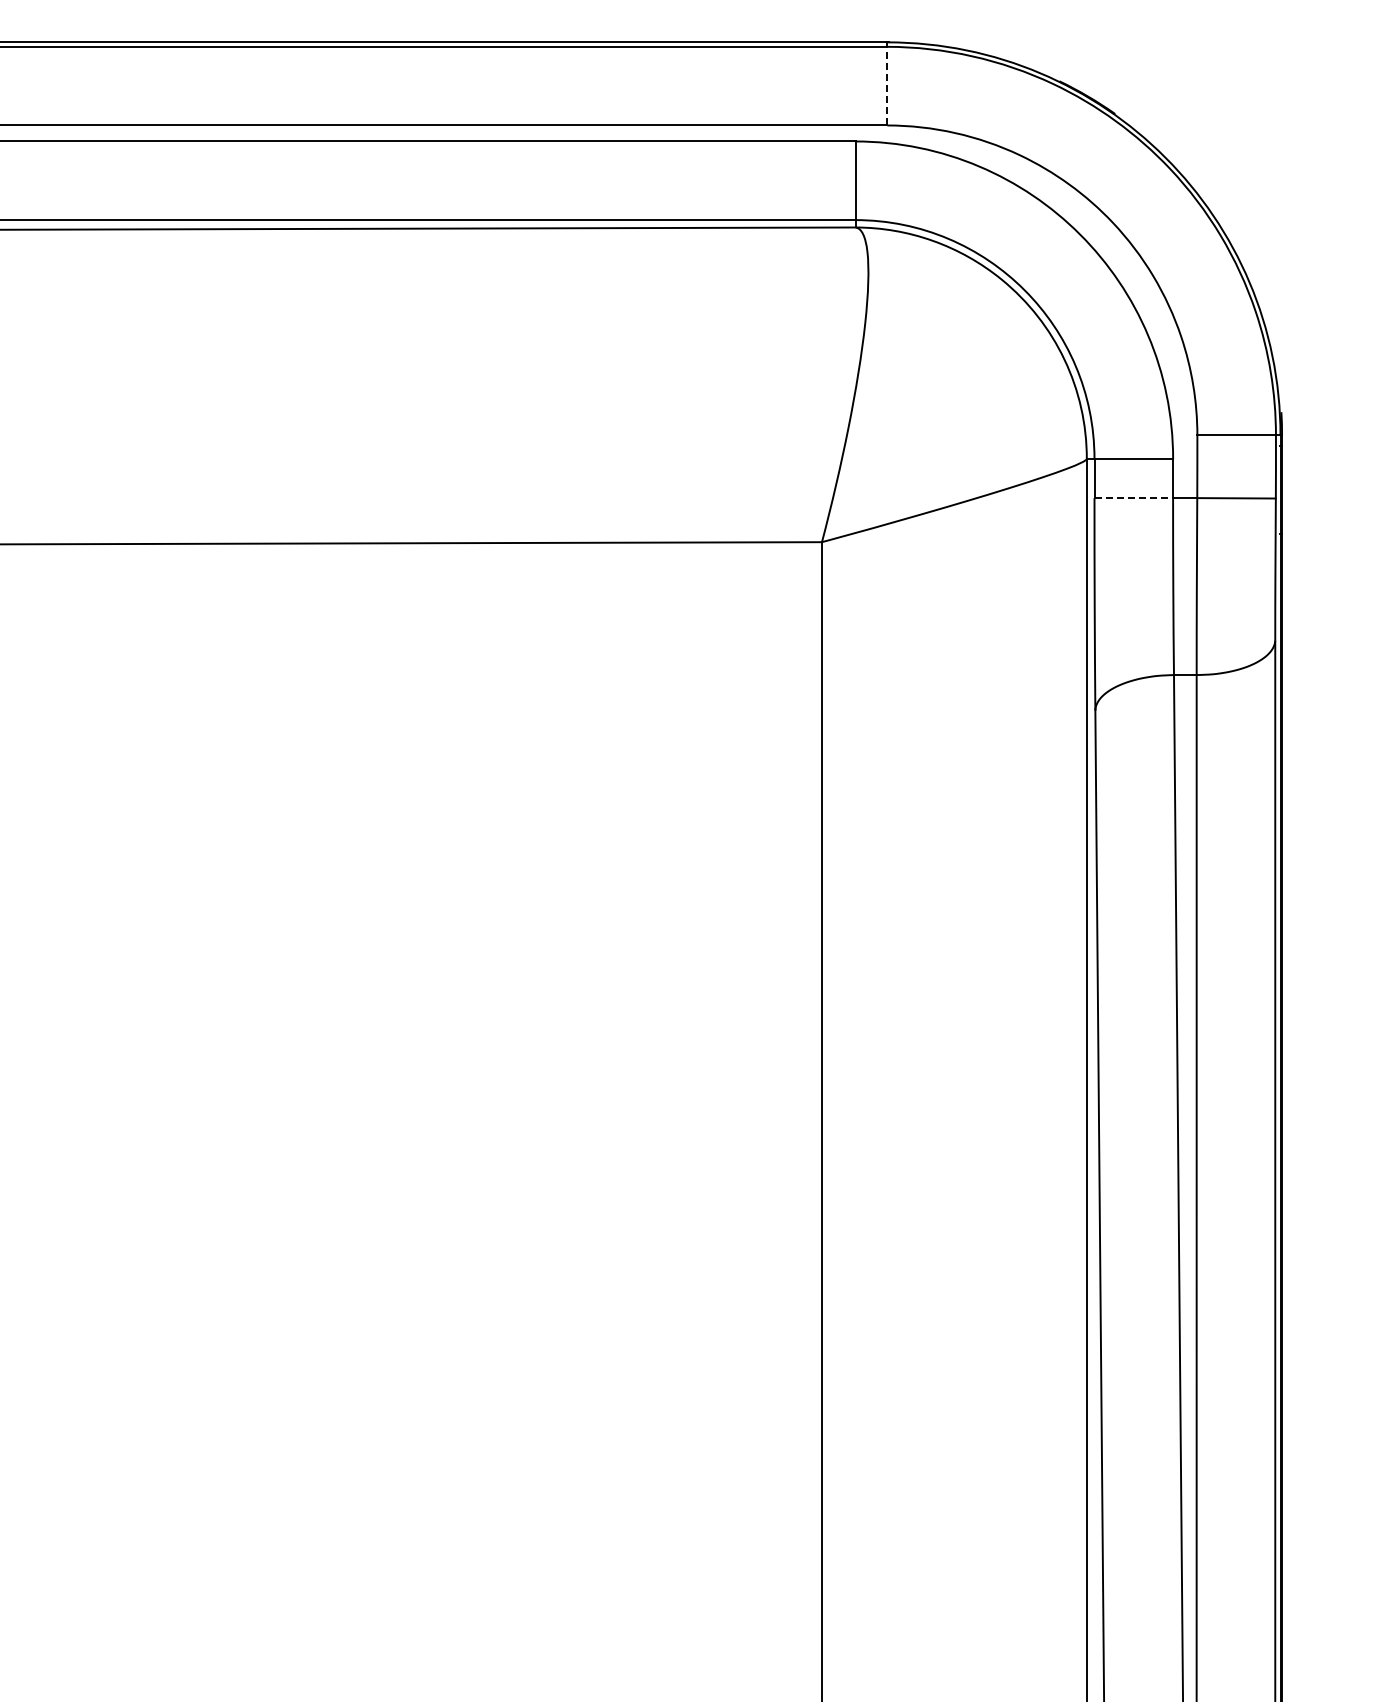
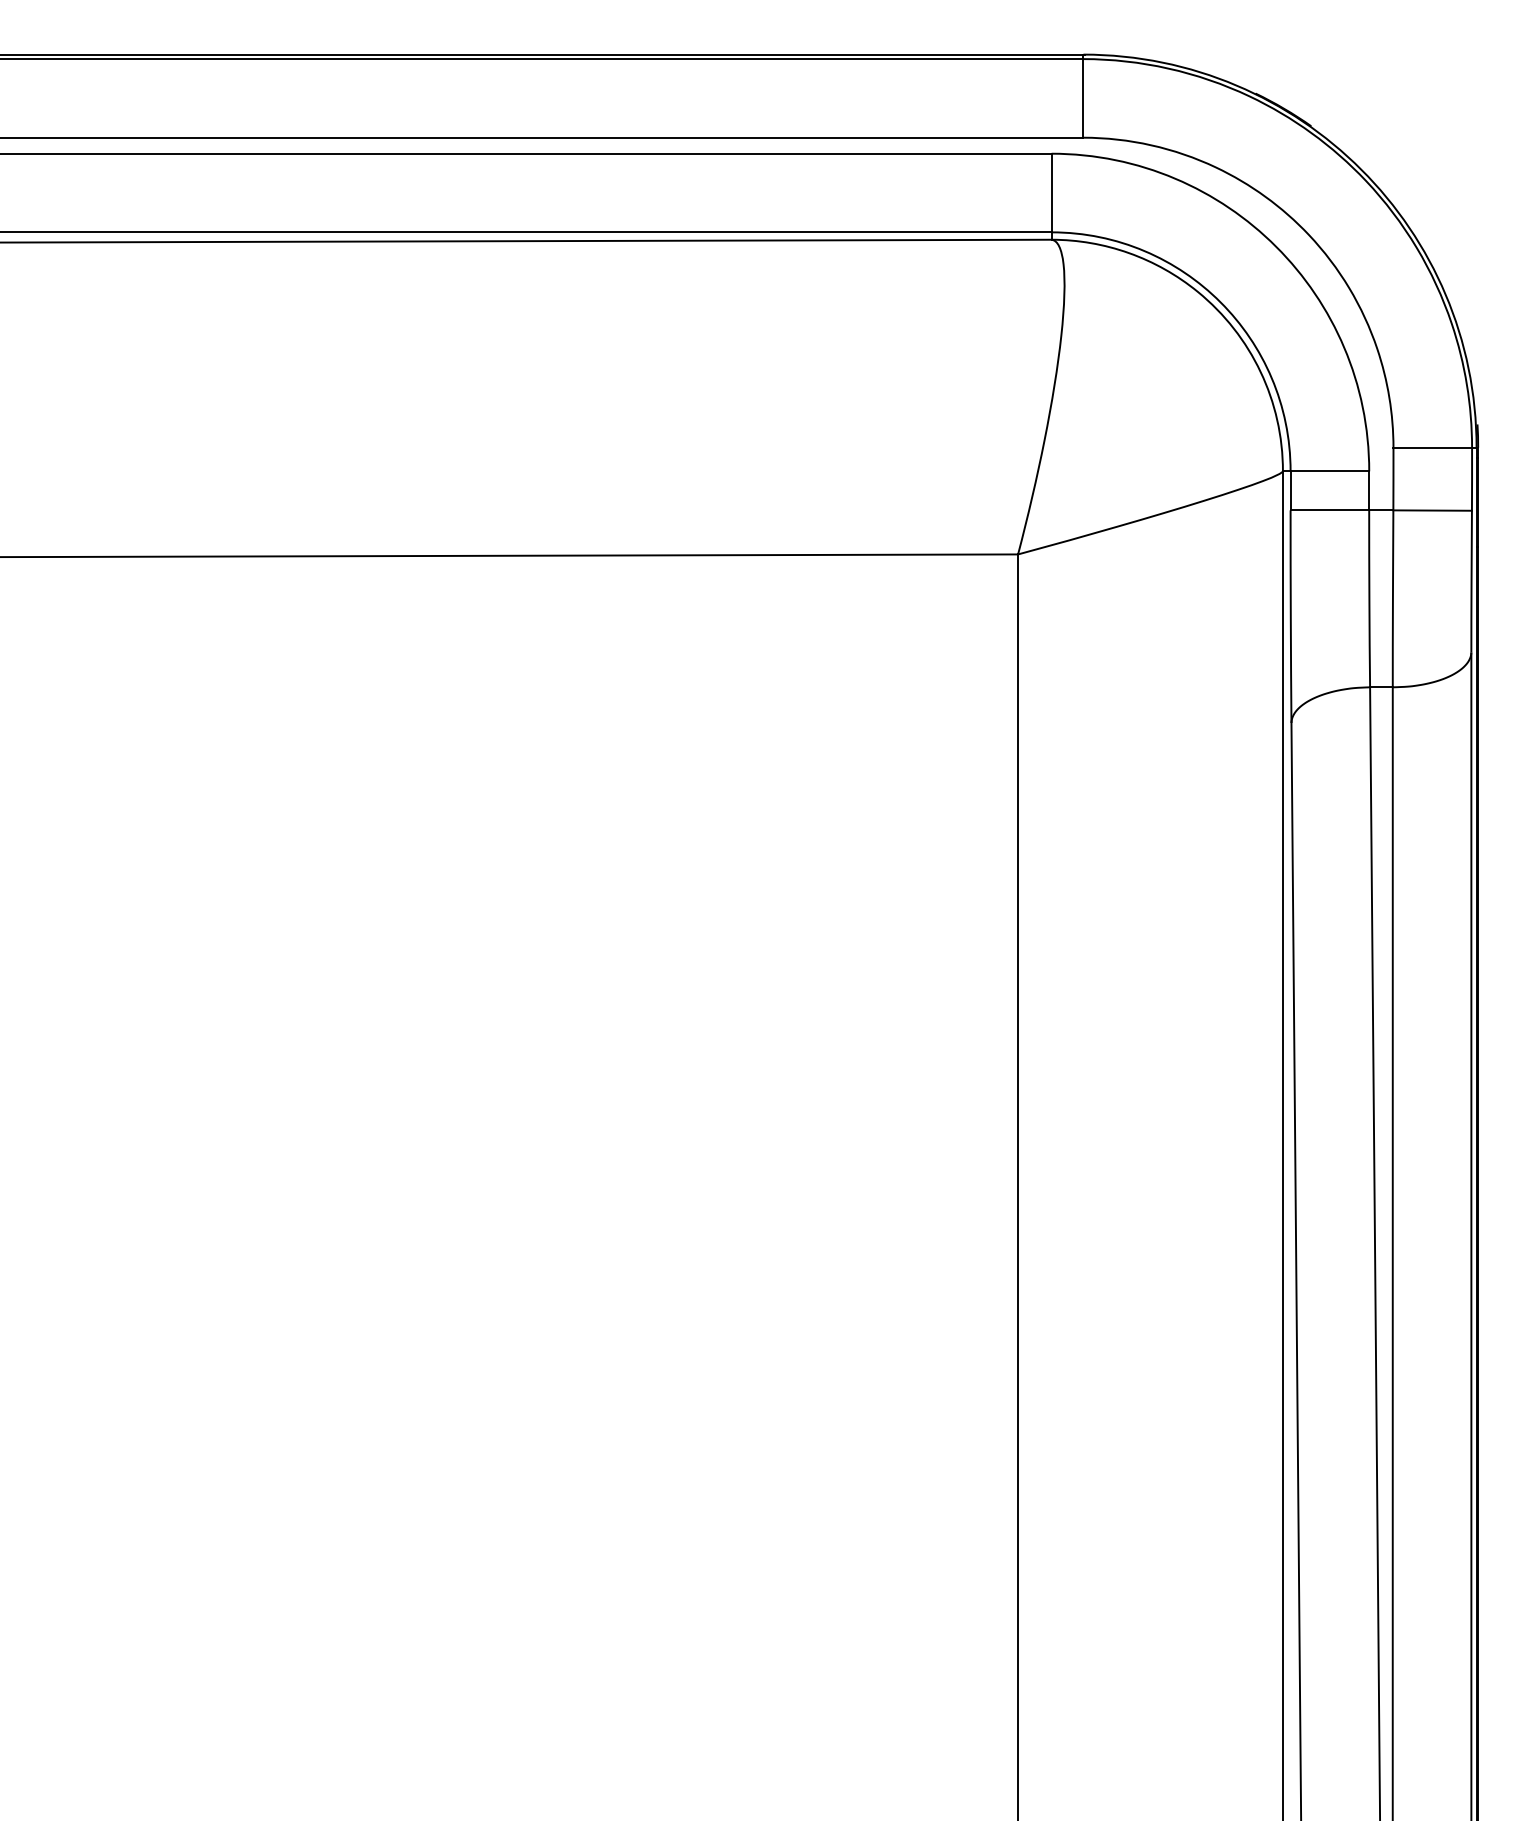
line: (887, 85) -> (1083, 97), dashed -> solid
line: (1134, 498) -> (1330, 510), dashed -> solid

